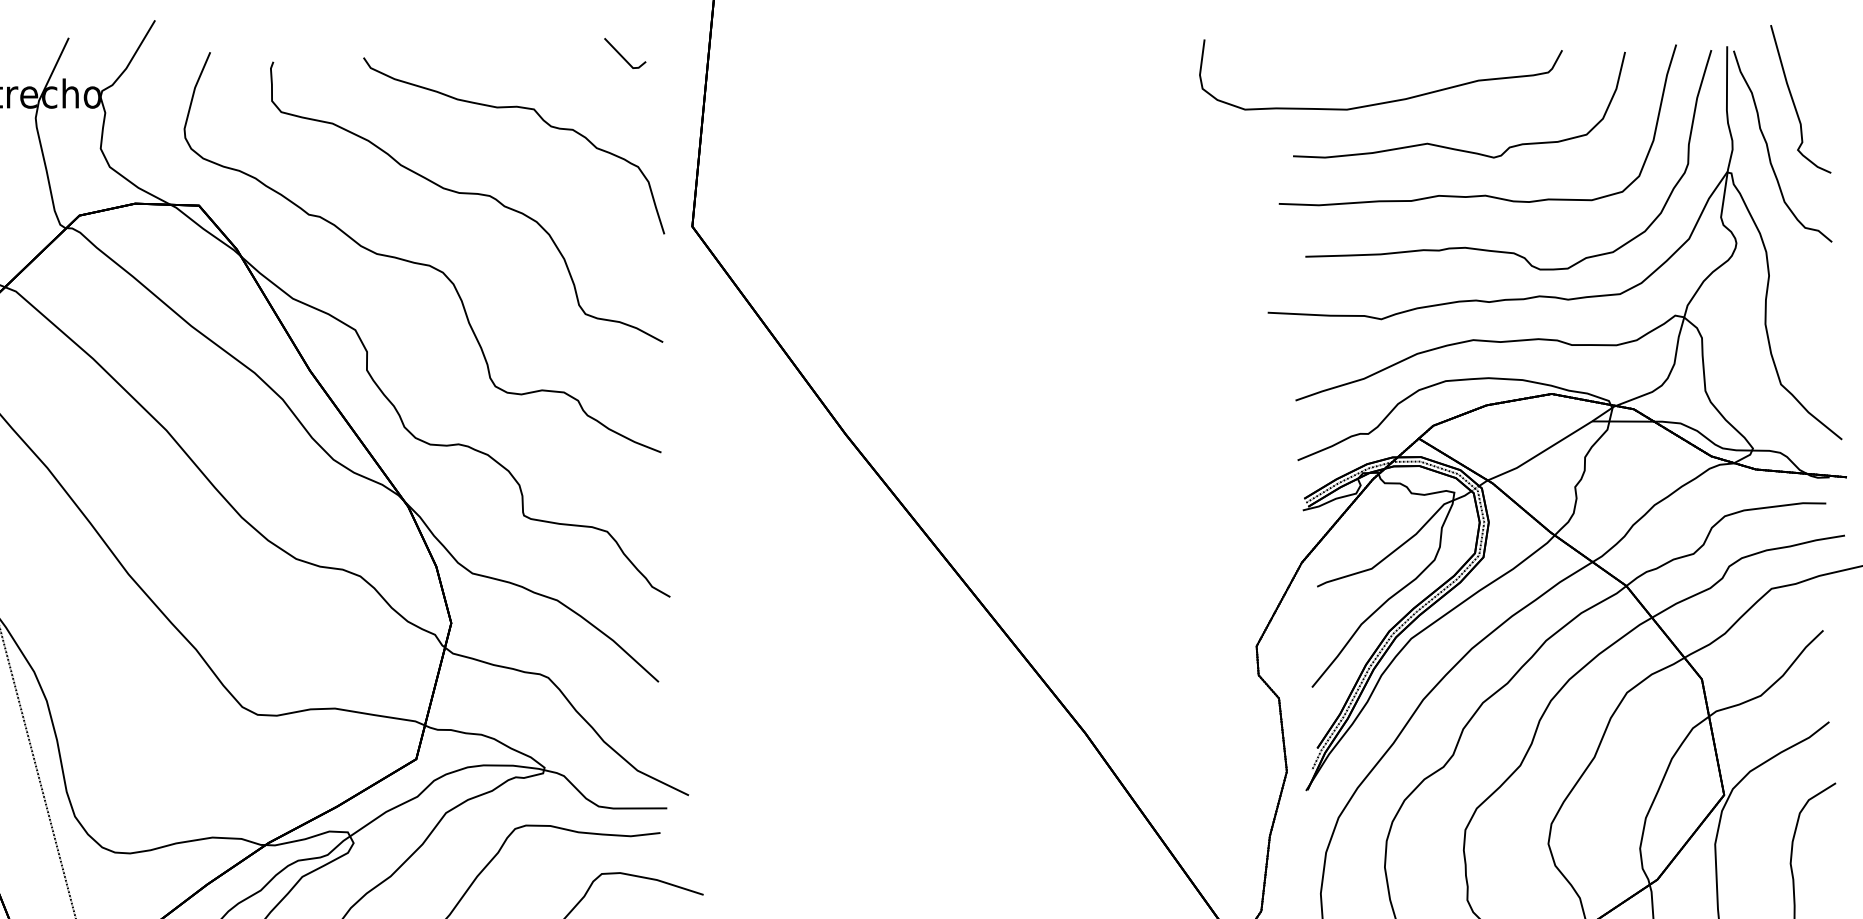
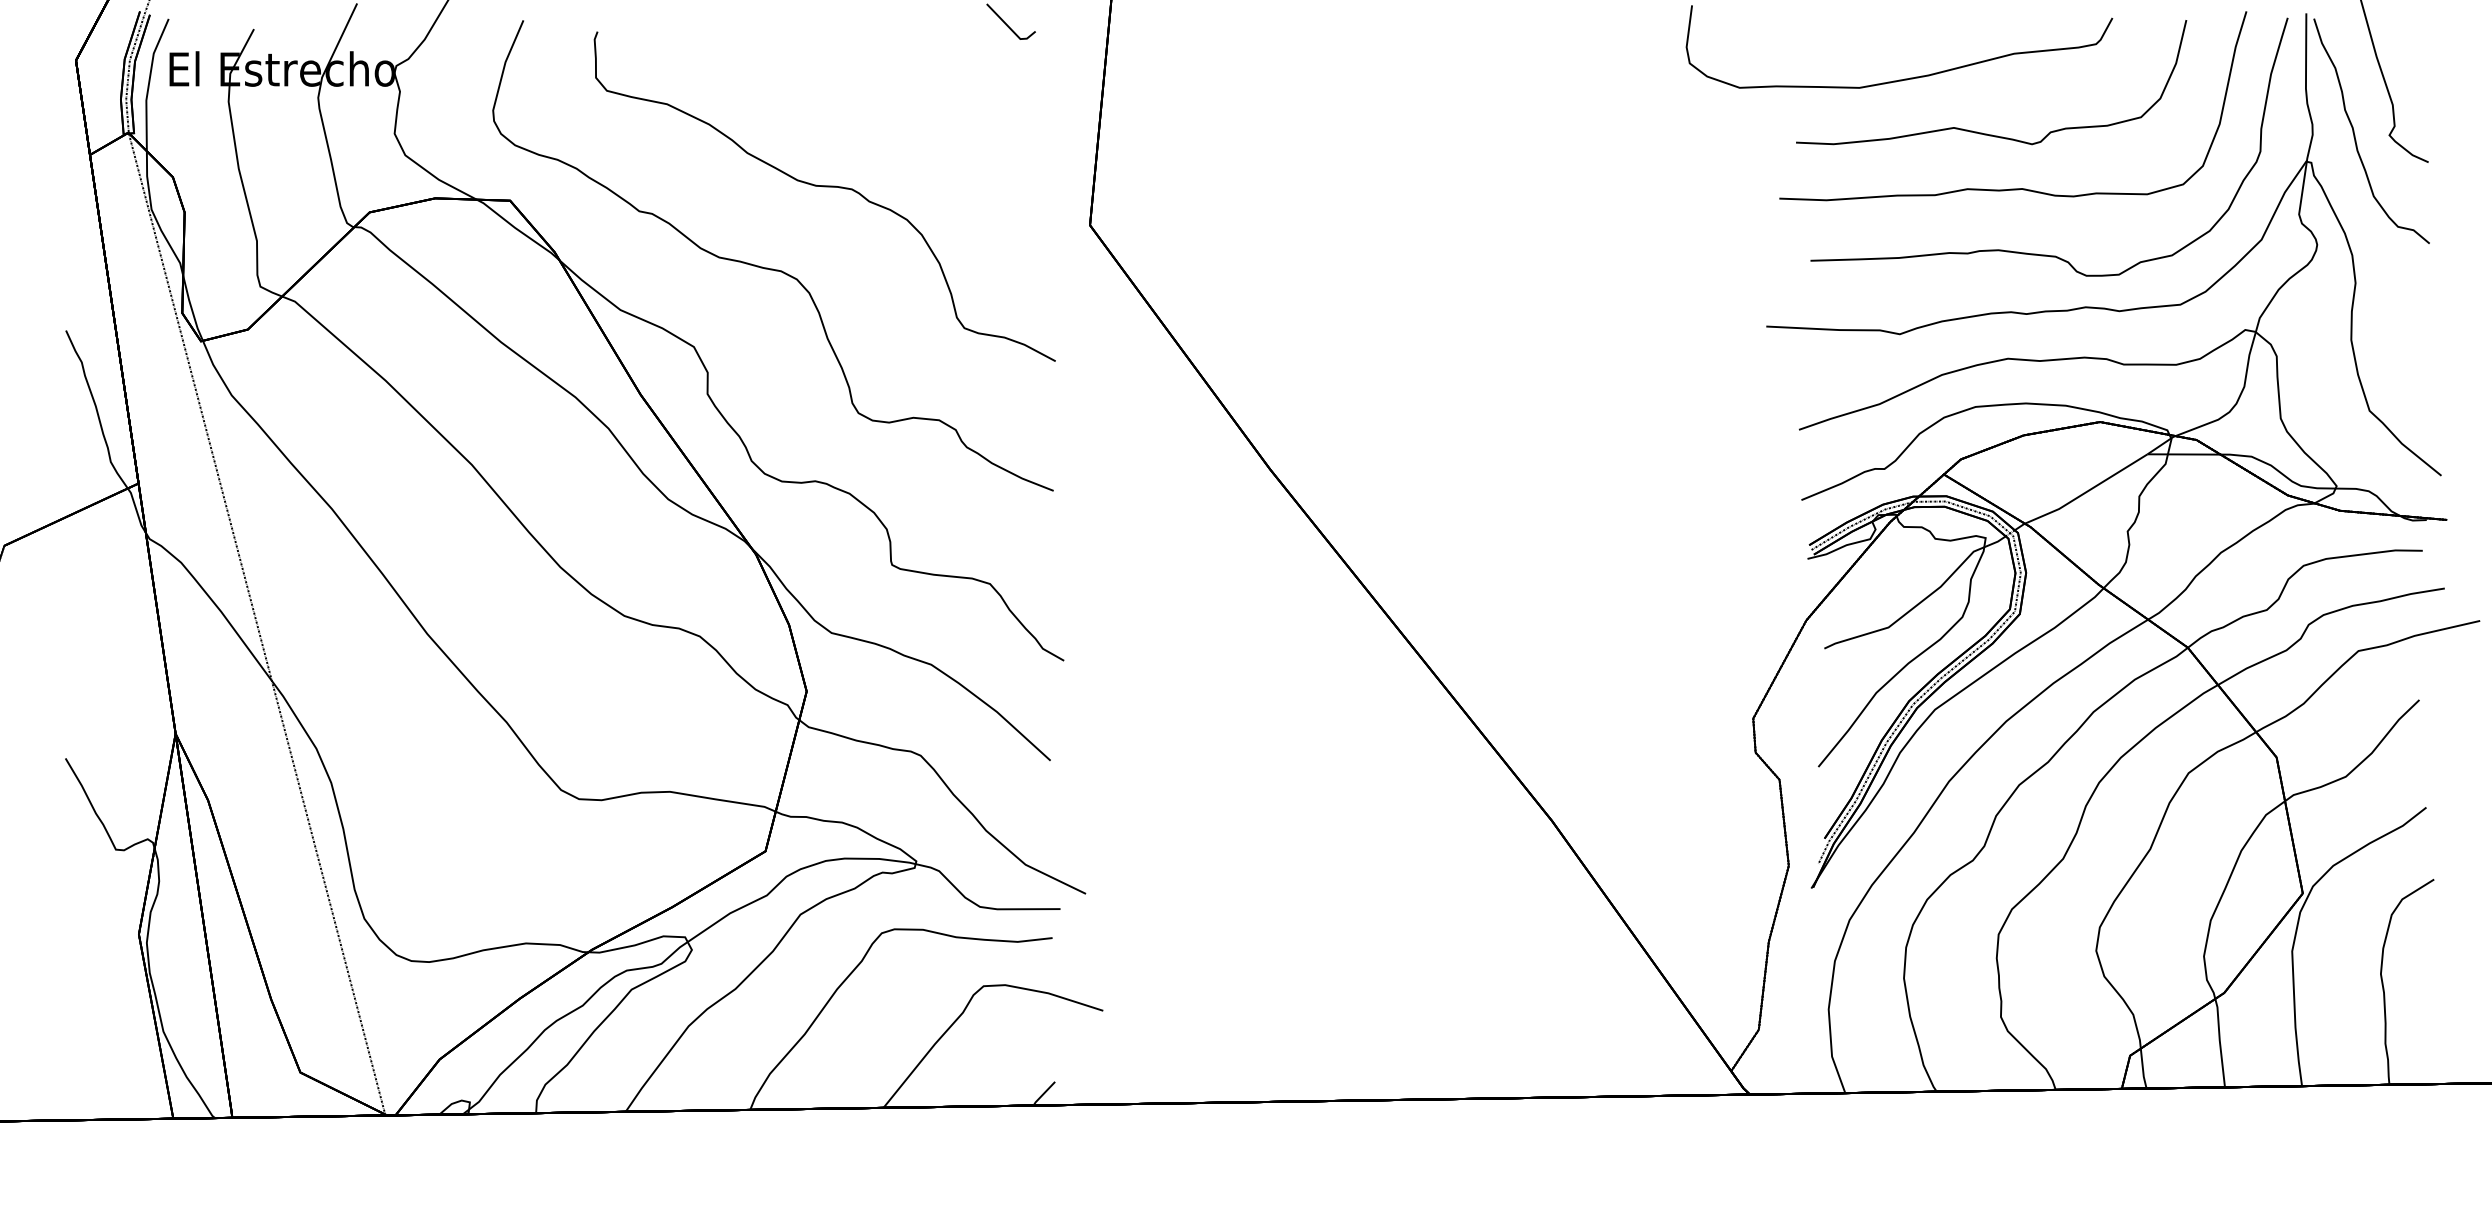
curve: (542, 120) -> (913, 100), removed

